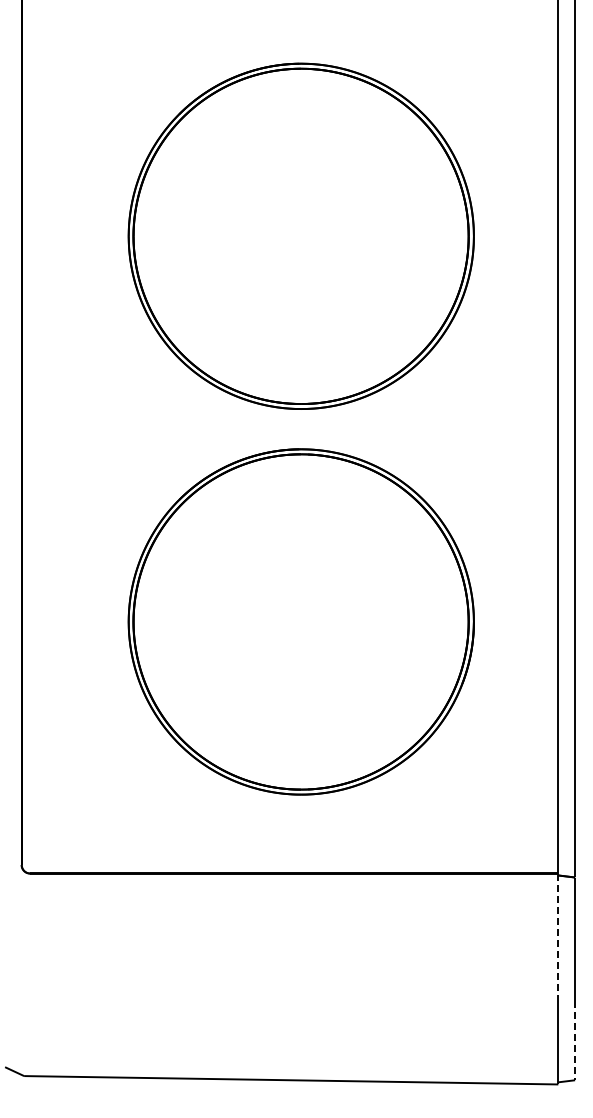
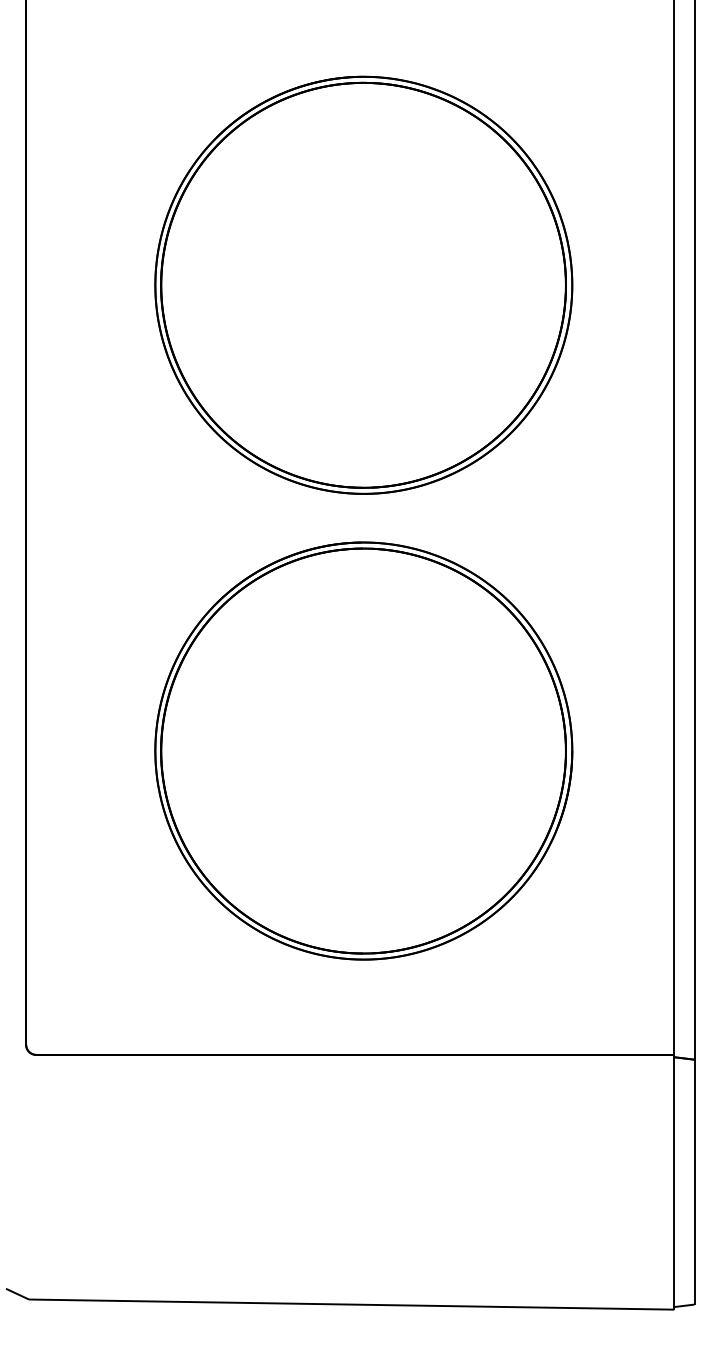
line: (558, 937) -> (674, 1132), dashed -> solid
line: (575, 1040) -> (694, 1256), dashed -> solid

